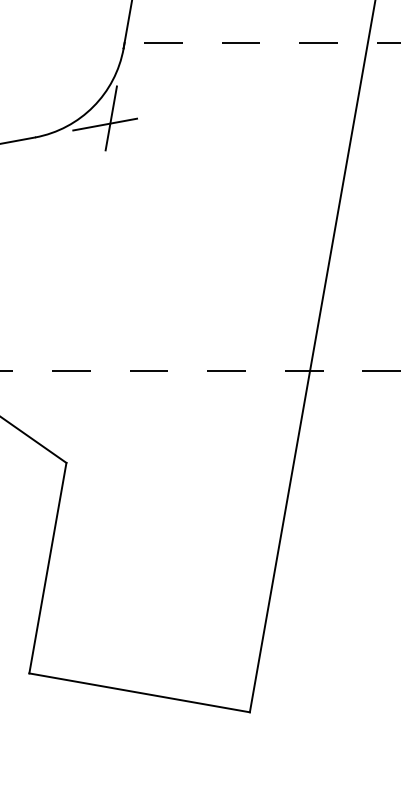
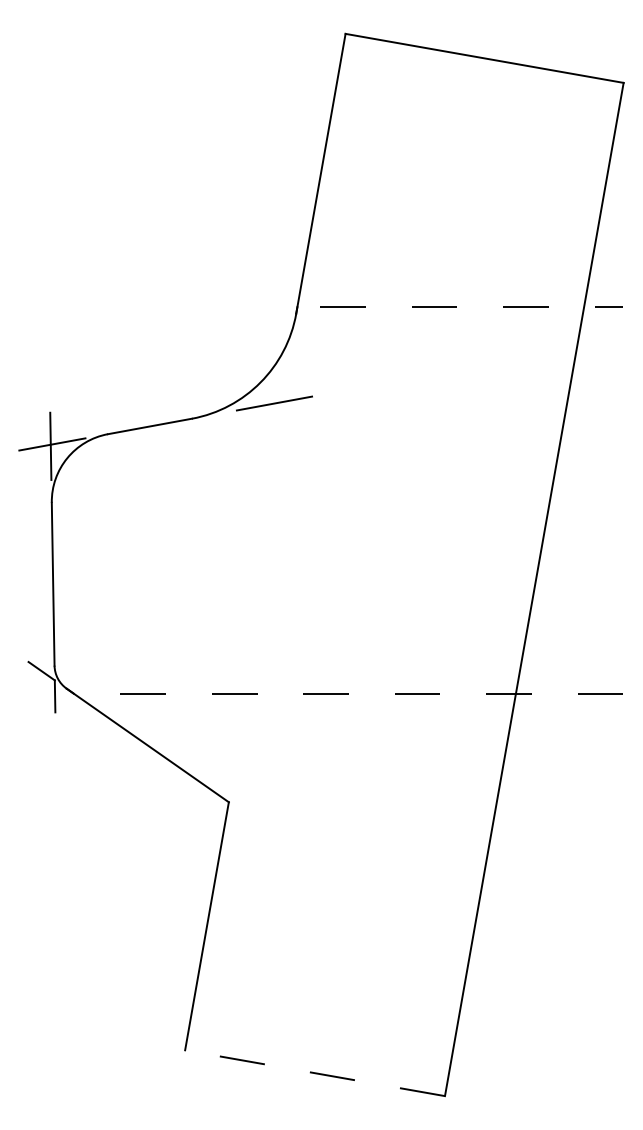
line: (111, 117) -> (281, 395), removed
line: (139, 693) -> (315, 1073), solid -> dashed

